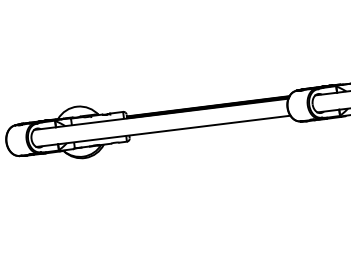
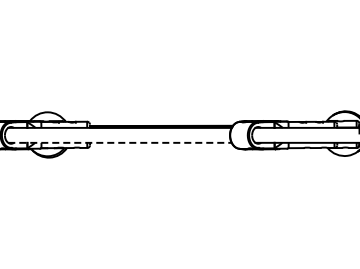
line: (162, 131) -> (119, 142), solid -> dashed

